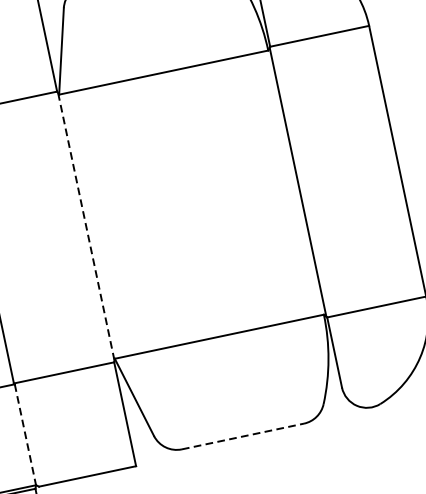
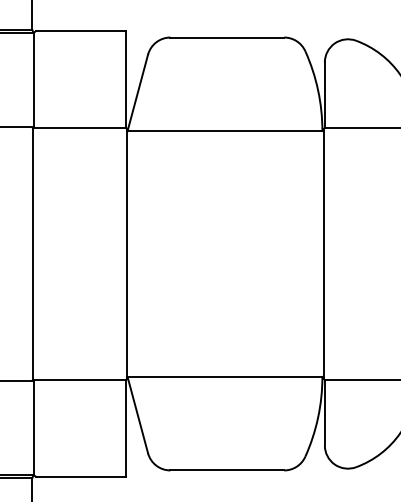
line: (86, 227) -> (127, 254), dashed -> solid
line: (25, 435) -> (33, 428), dashed -> solid
line: (243, 436) -> (227, 470), dashed -> solid

